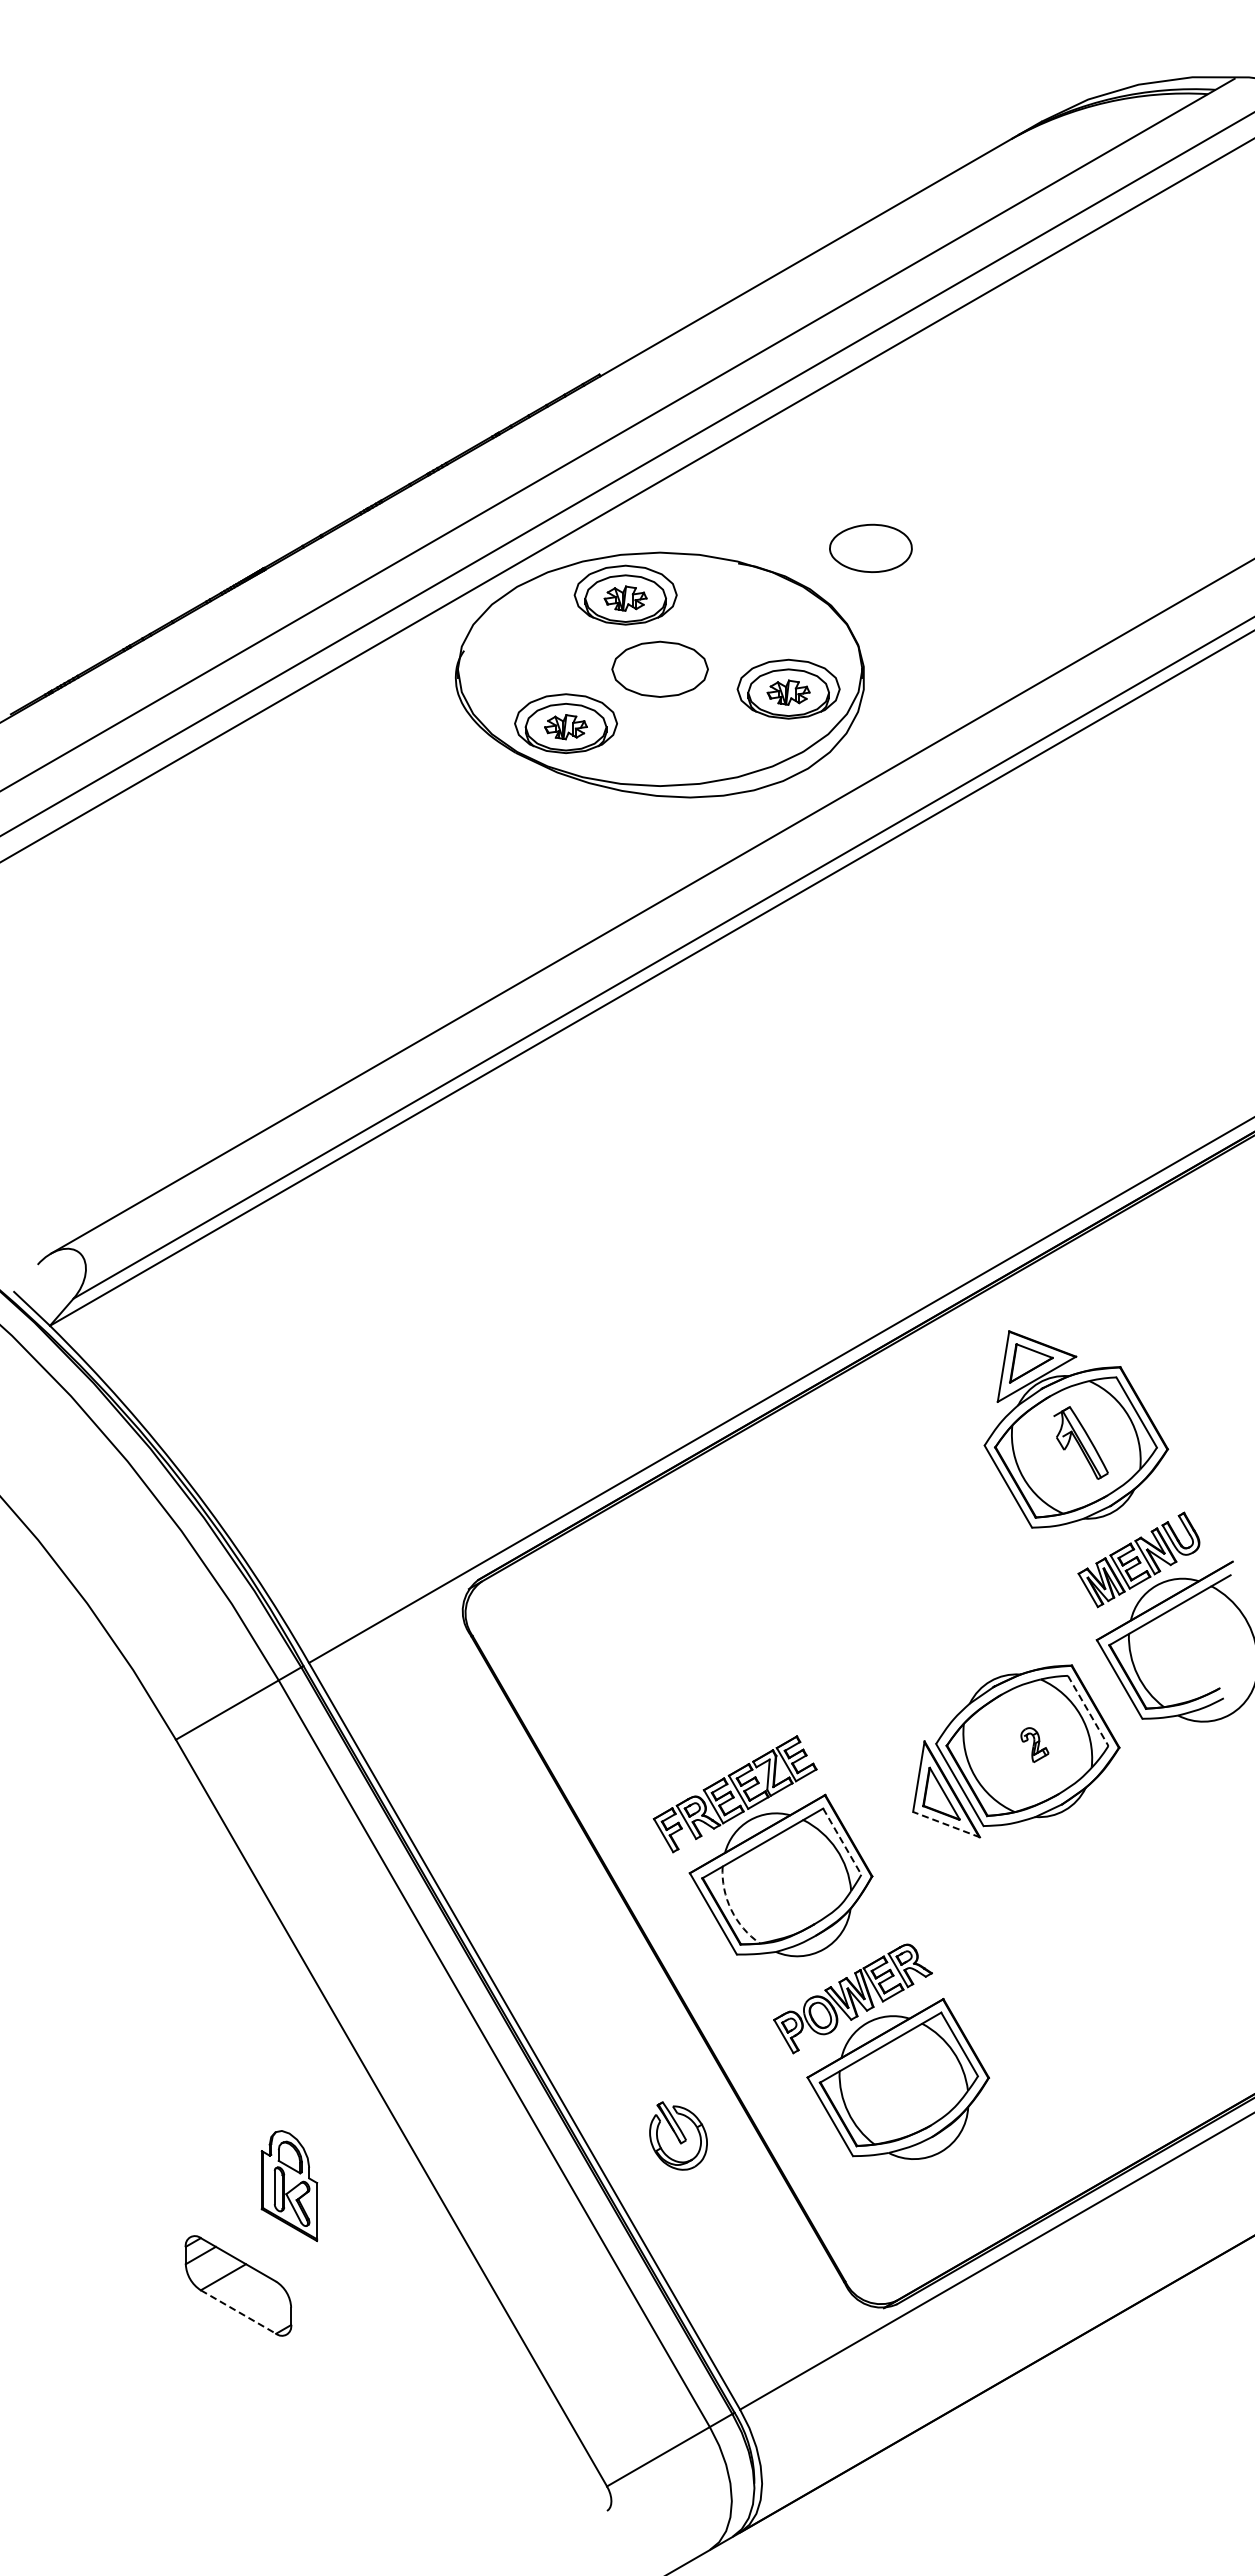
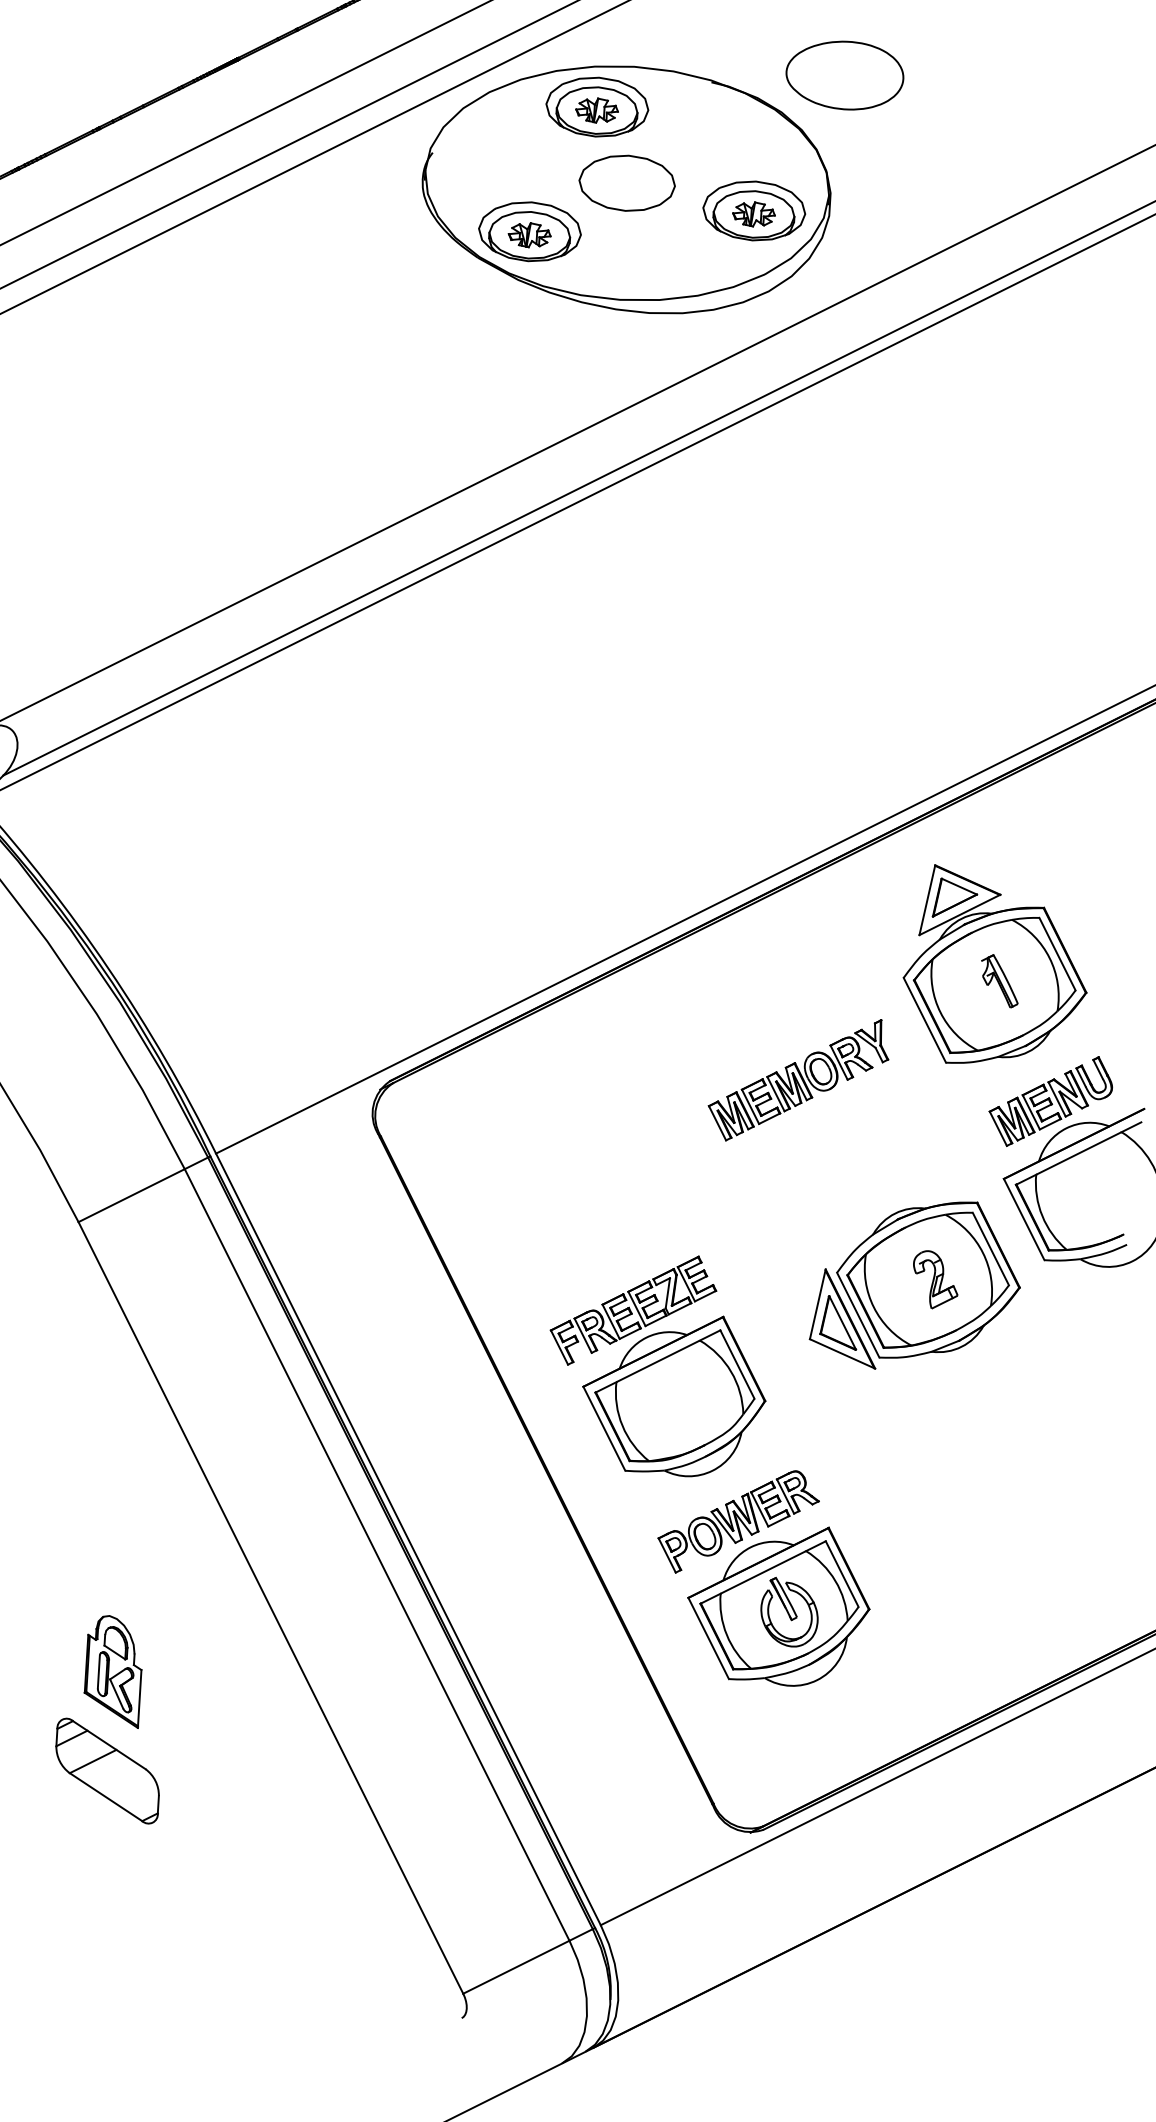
part: (870, 548) -> (844, 75), size x1.43
part: (1080, 1442) -> (999, 980), size x0.71
part: (886, 1553) -> (799, 1079), added
line: (1088, 1710) -> (991, 1248), dashed -> solid
part: (1034, 1744) -> (935, 1279), size x1.67
line: (946, 1824) -> (842, 1353), dashed -> solid
line: (842, 1842) -> (737, 1365), dashed -> solid
arc: (731, 1909) -> (622, 1425), dashed -> solid
part: (678, 2135) -> (789, 1612), moved
part: (289, 2186) -> (113, 1671), moved
line: (238, 2312) -> (106, 1797), dashed -> solid

